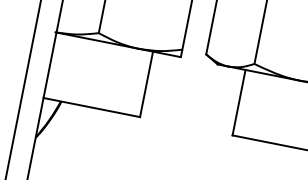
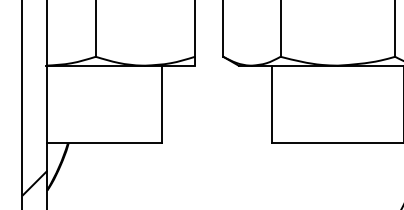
hatch: (26, 128) -> (34, 182), added

